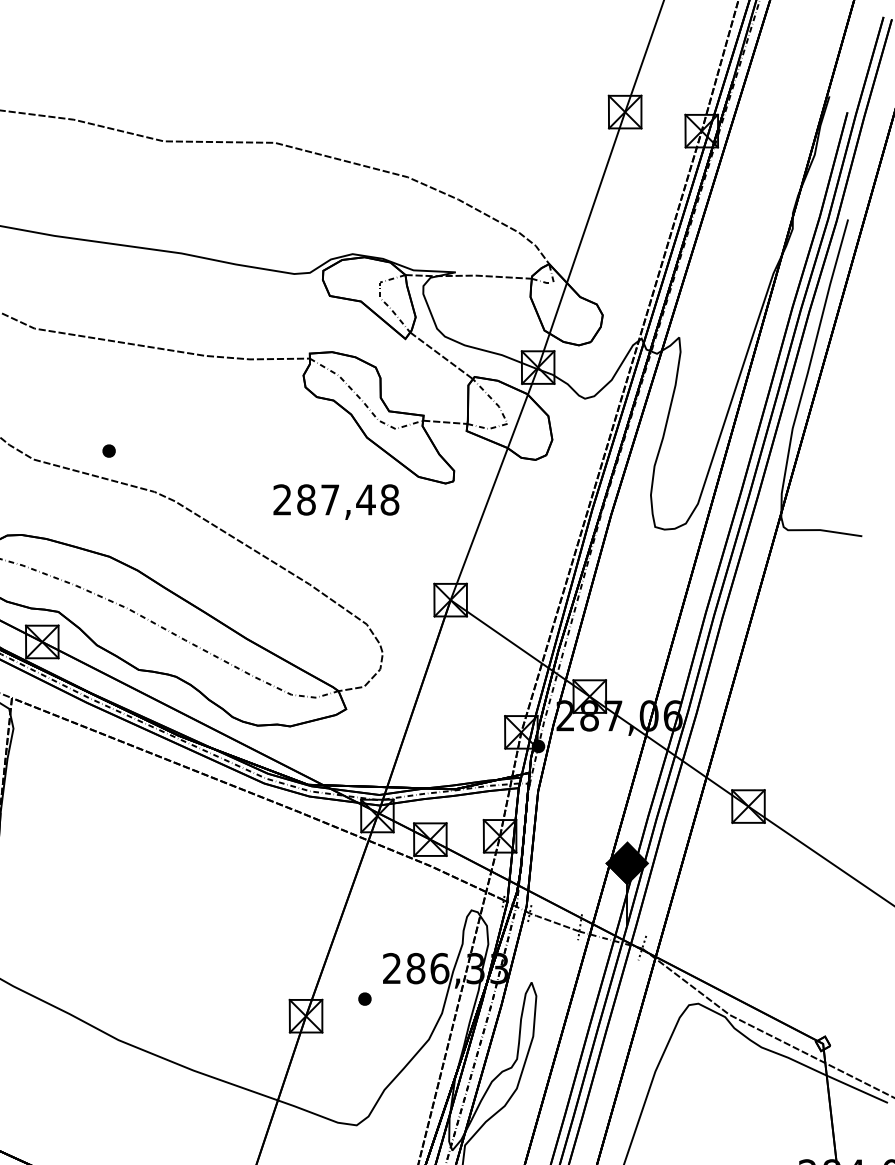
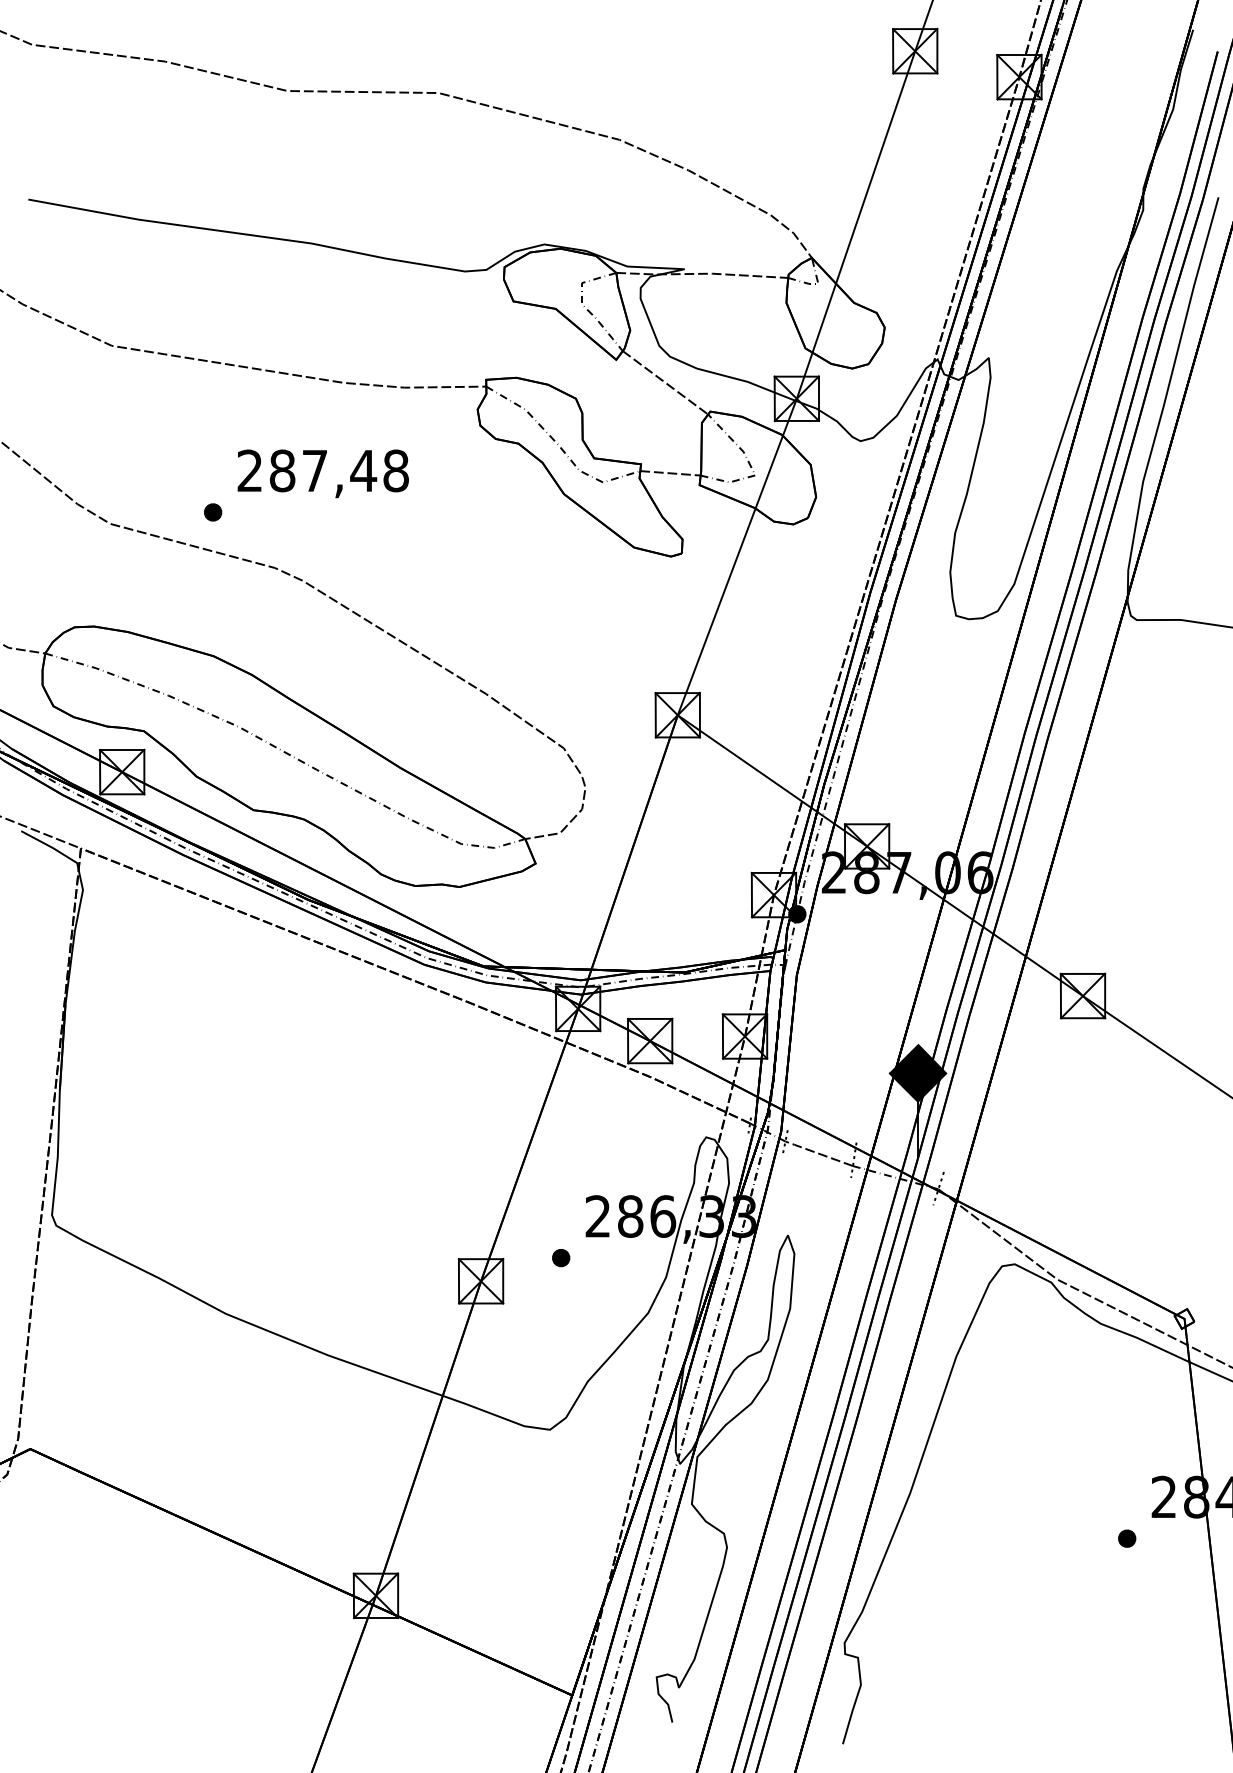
text: (335, 501) -> (322, 473), moved

